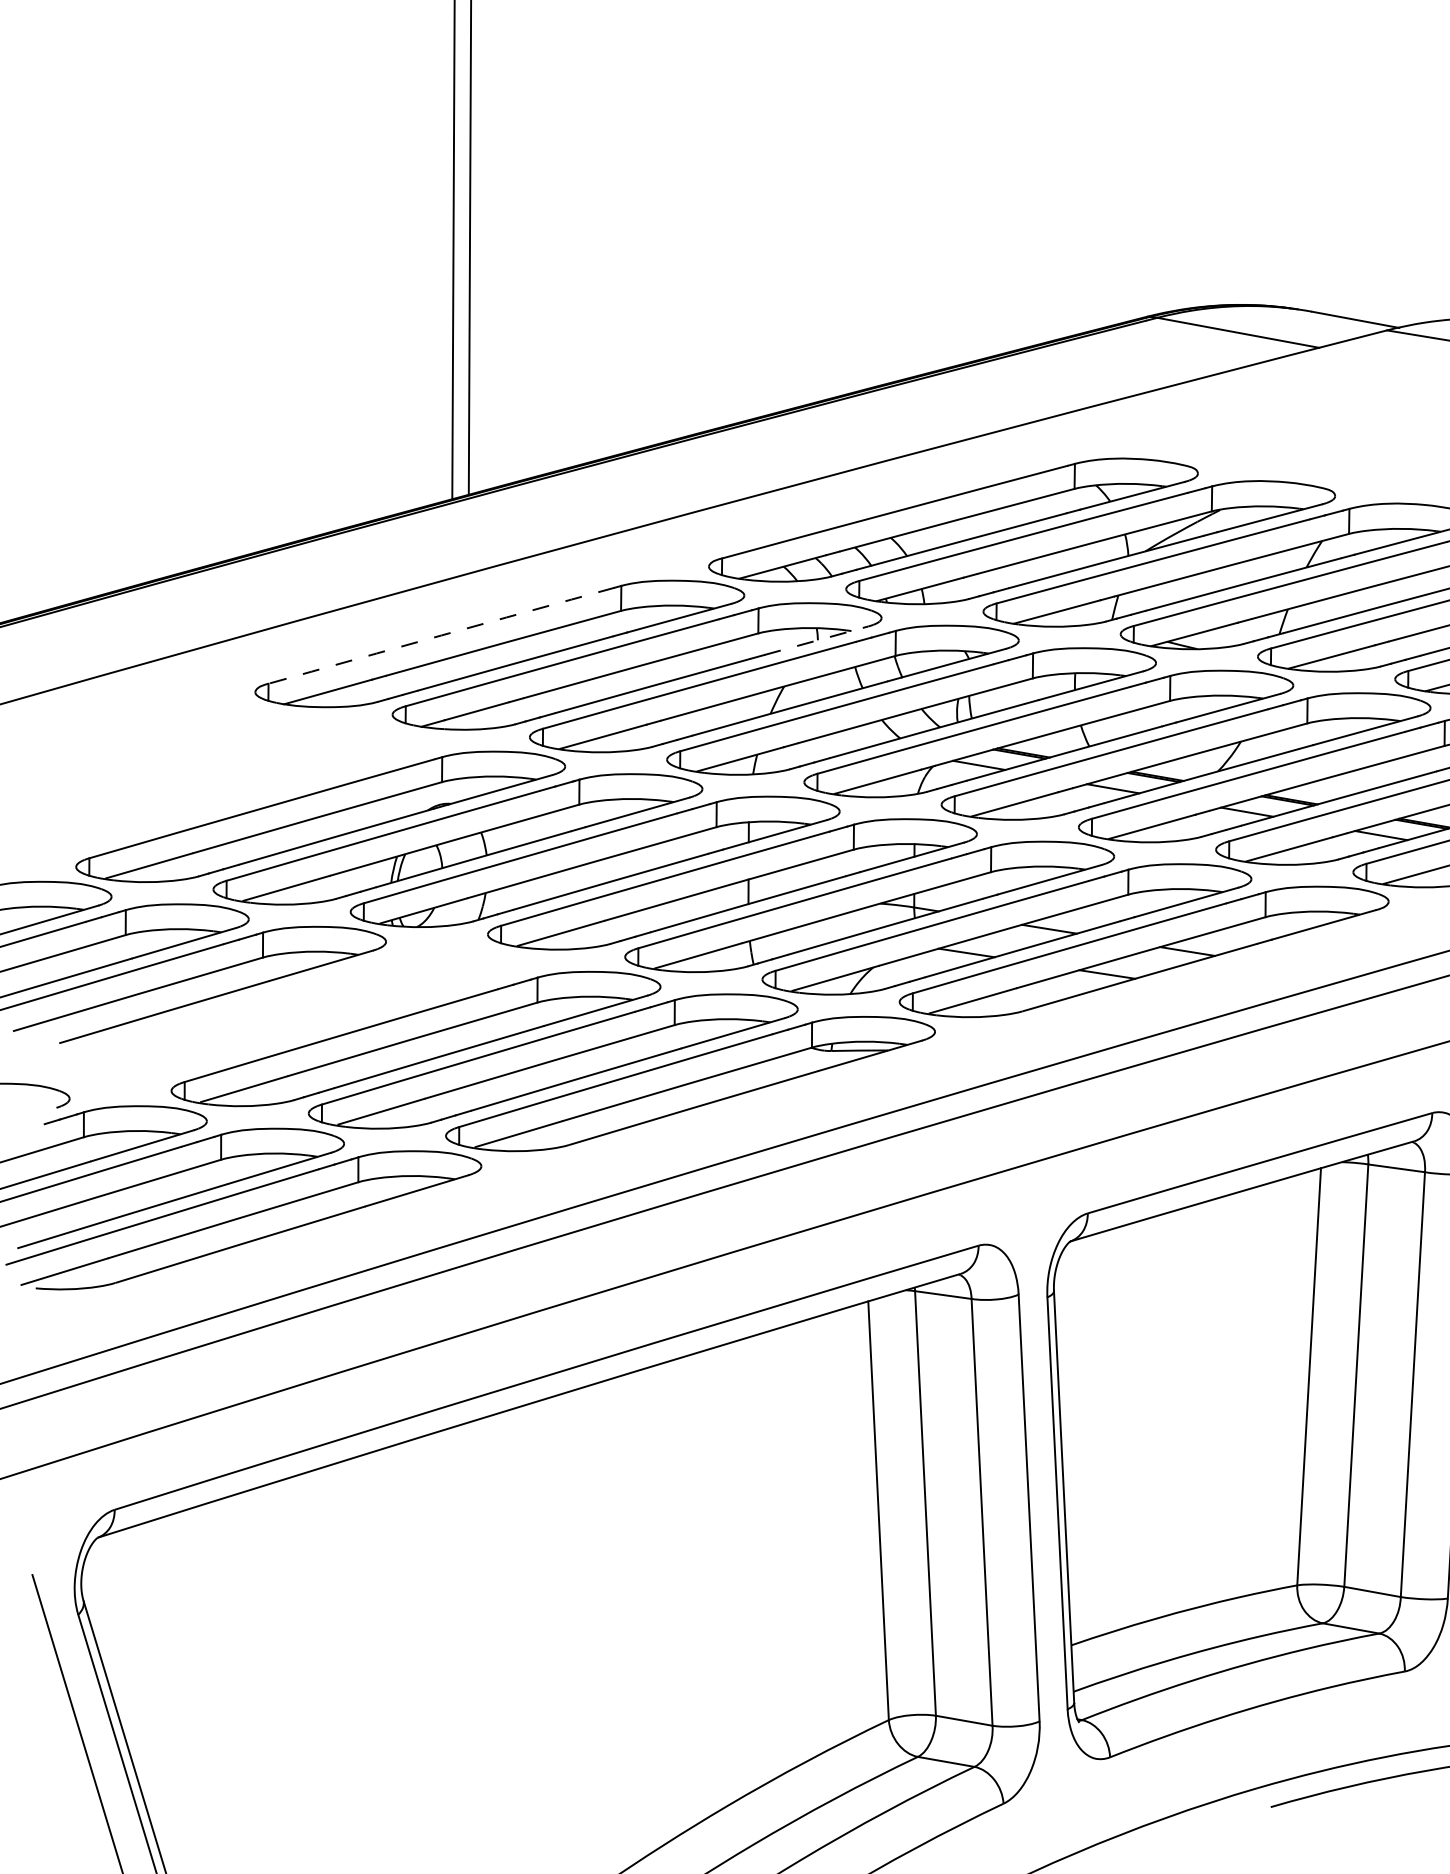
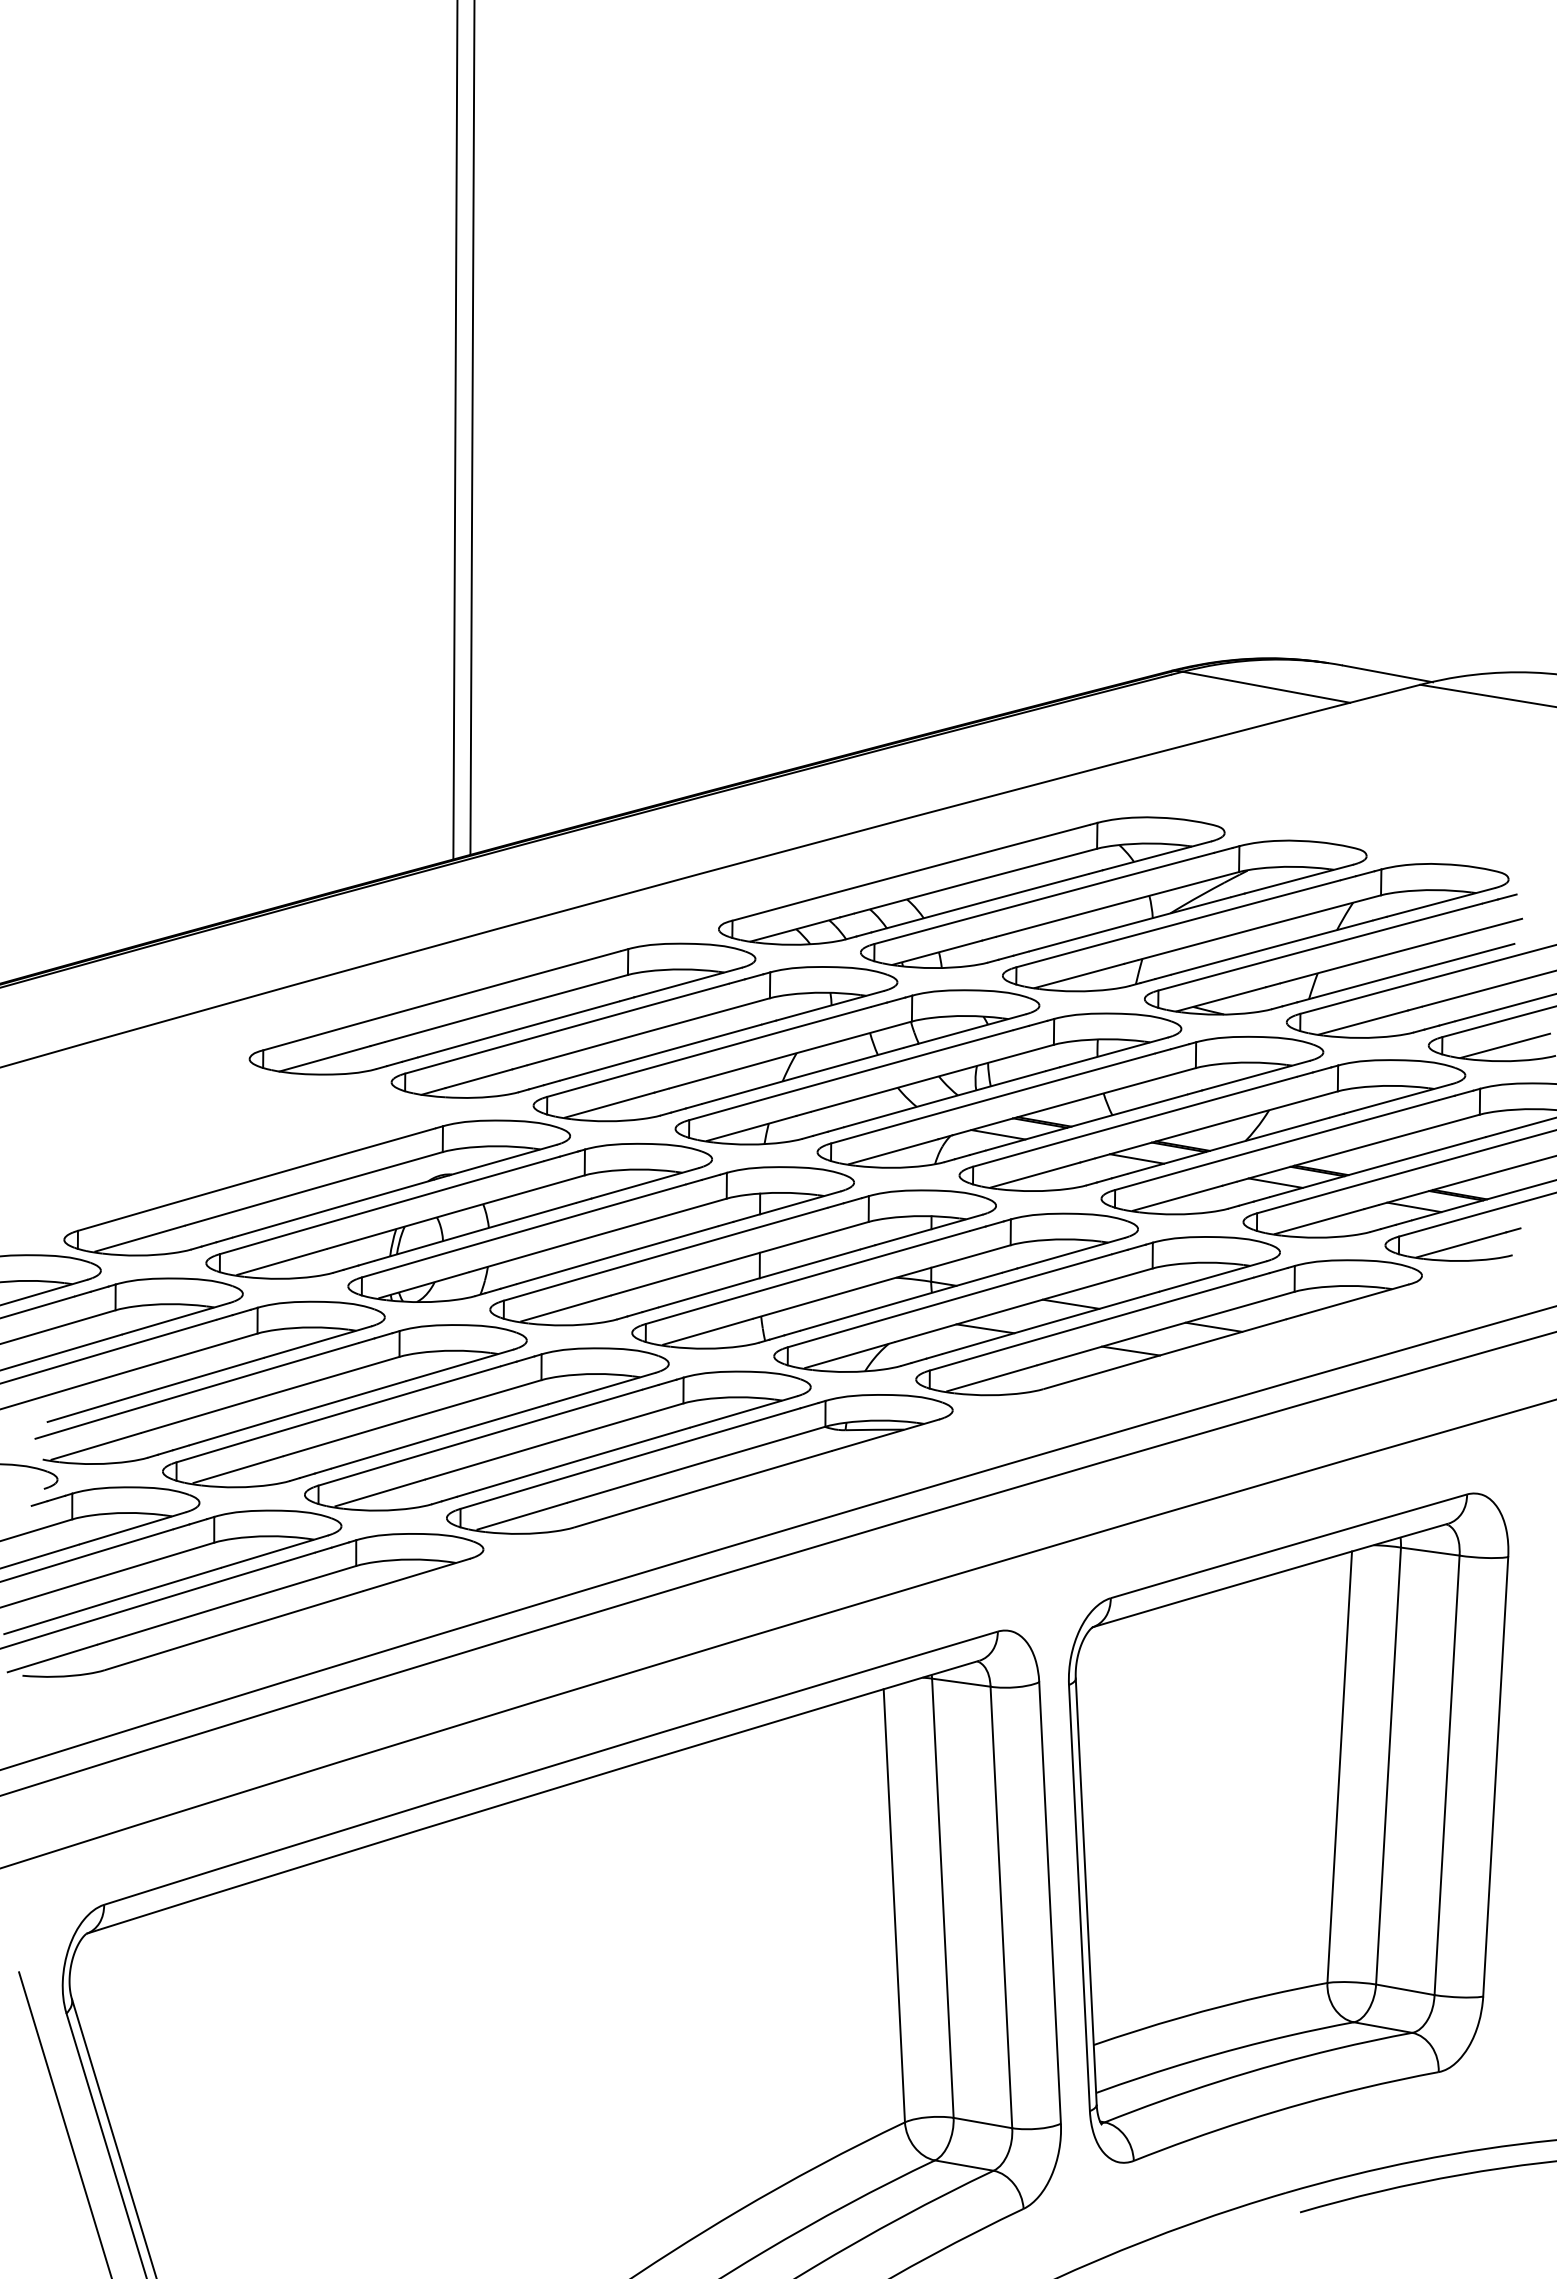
arc: (441, 635) -> (442, 1000), dashed -> solid
line: (815, 640) -> (829, 1005), dashed -> solid
part: (285, 1016) -> (280, 1394), added

